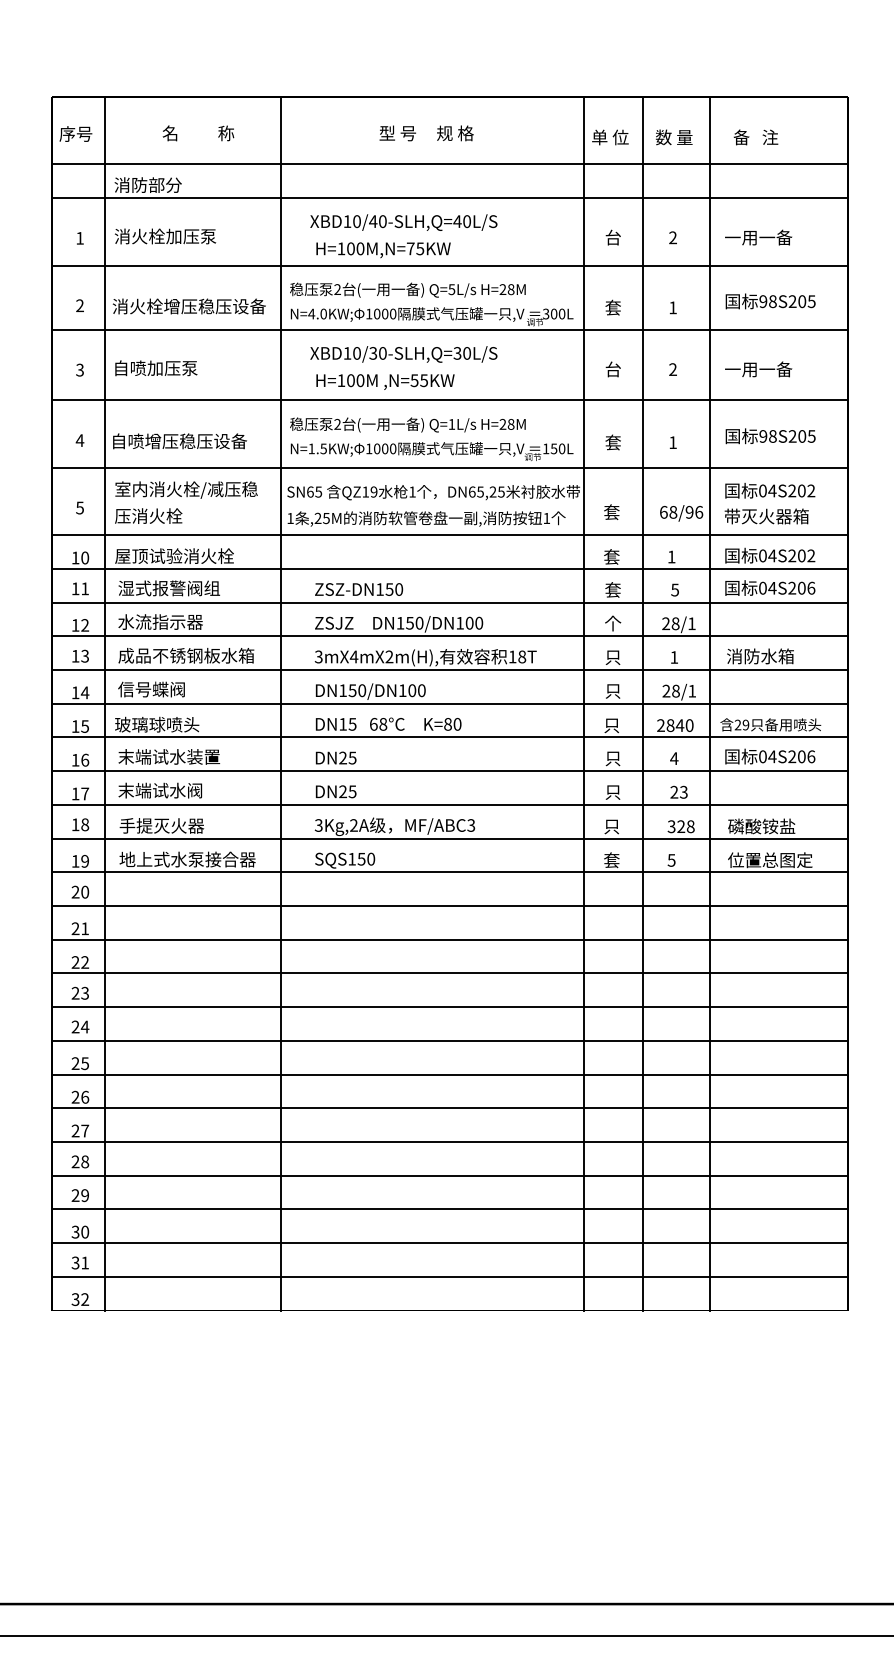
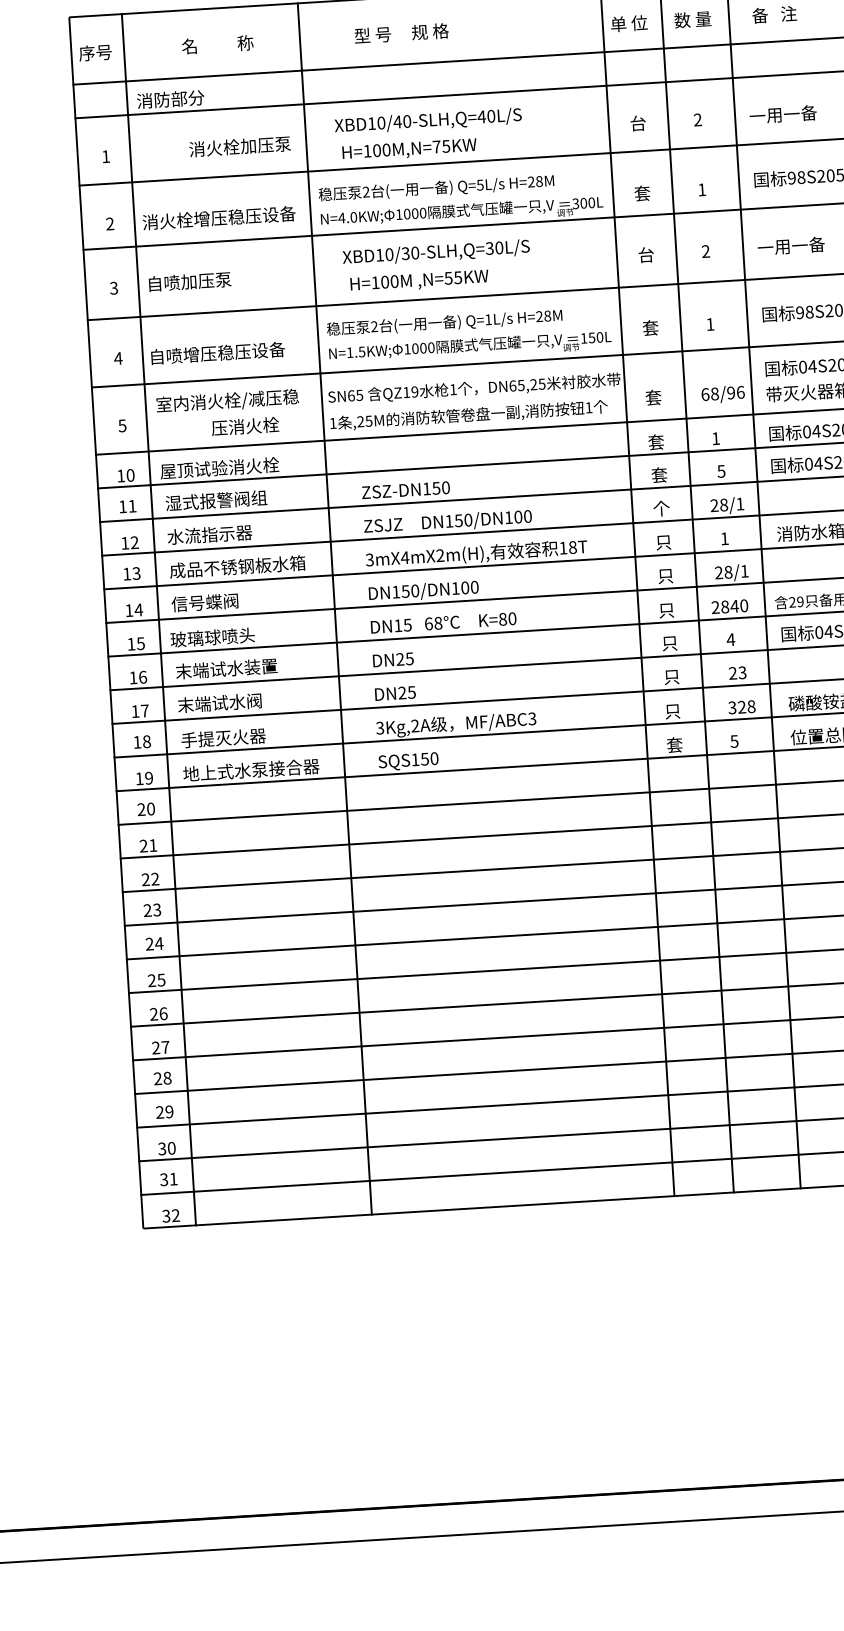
text: (426, 133) -> (401, 33), moved
text: (165, 236) -> (240, 146), moved
text: (148, 515) -> (245, 425), moved

